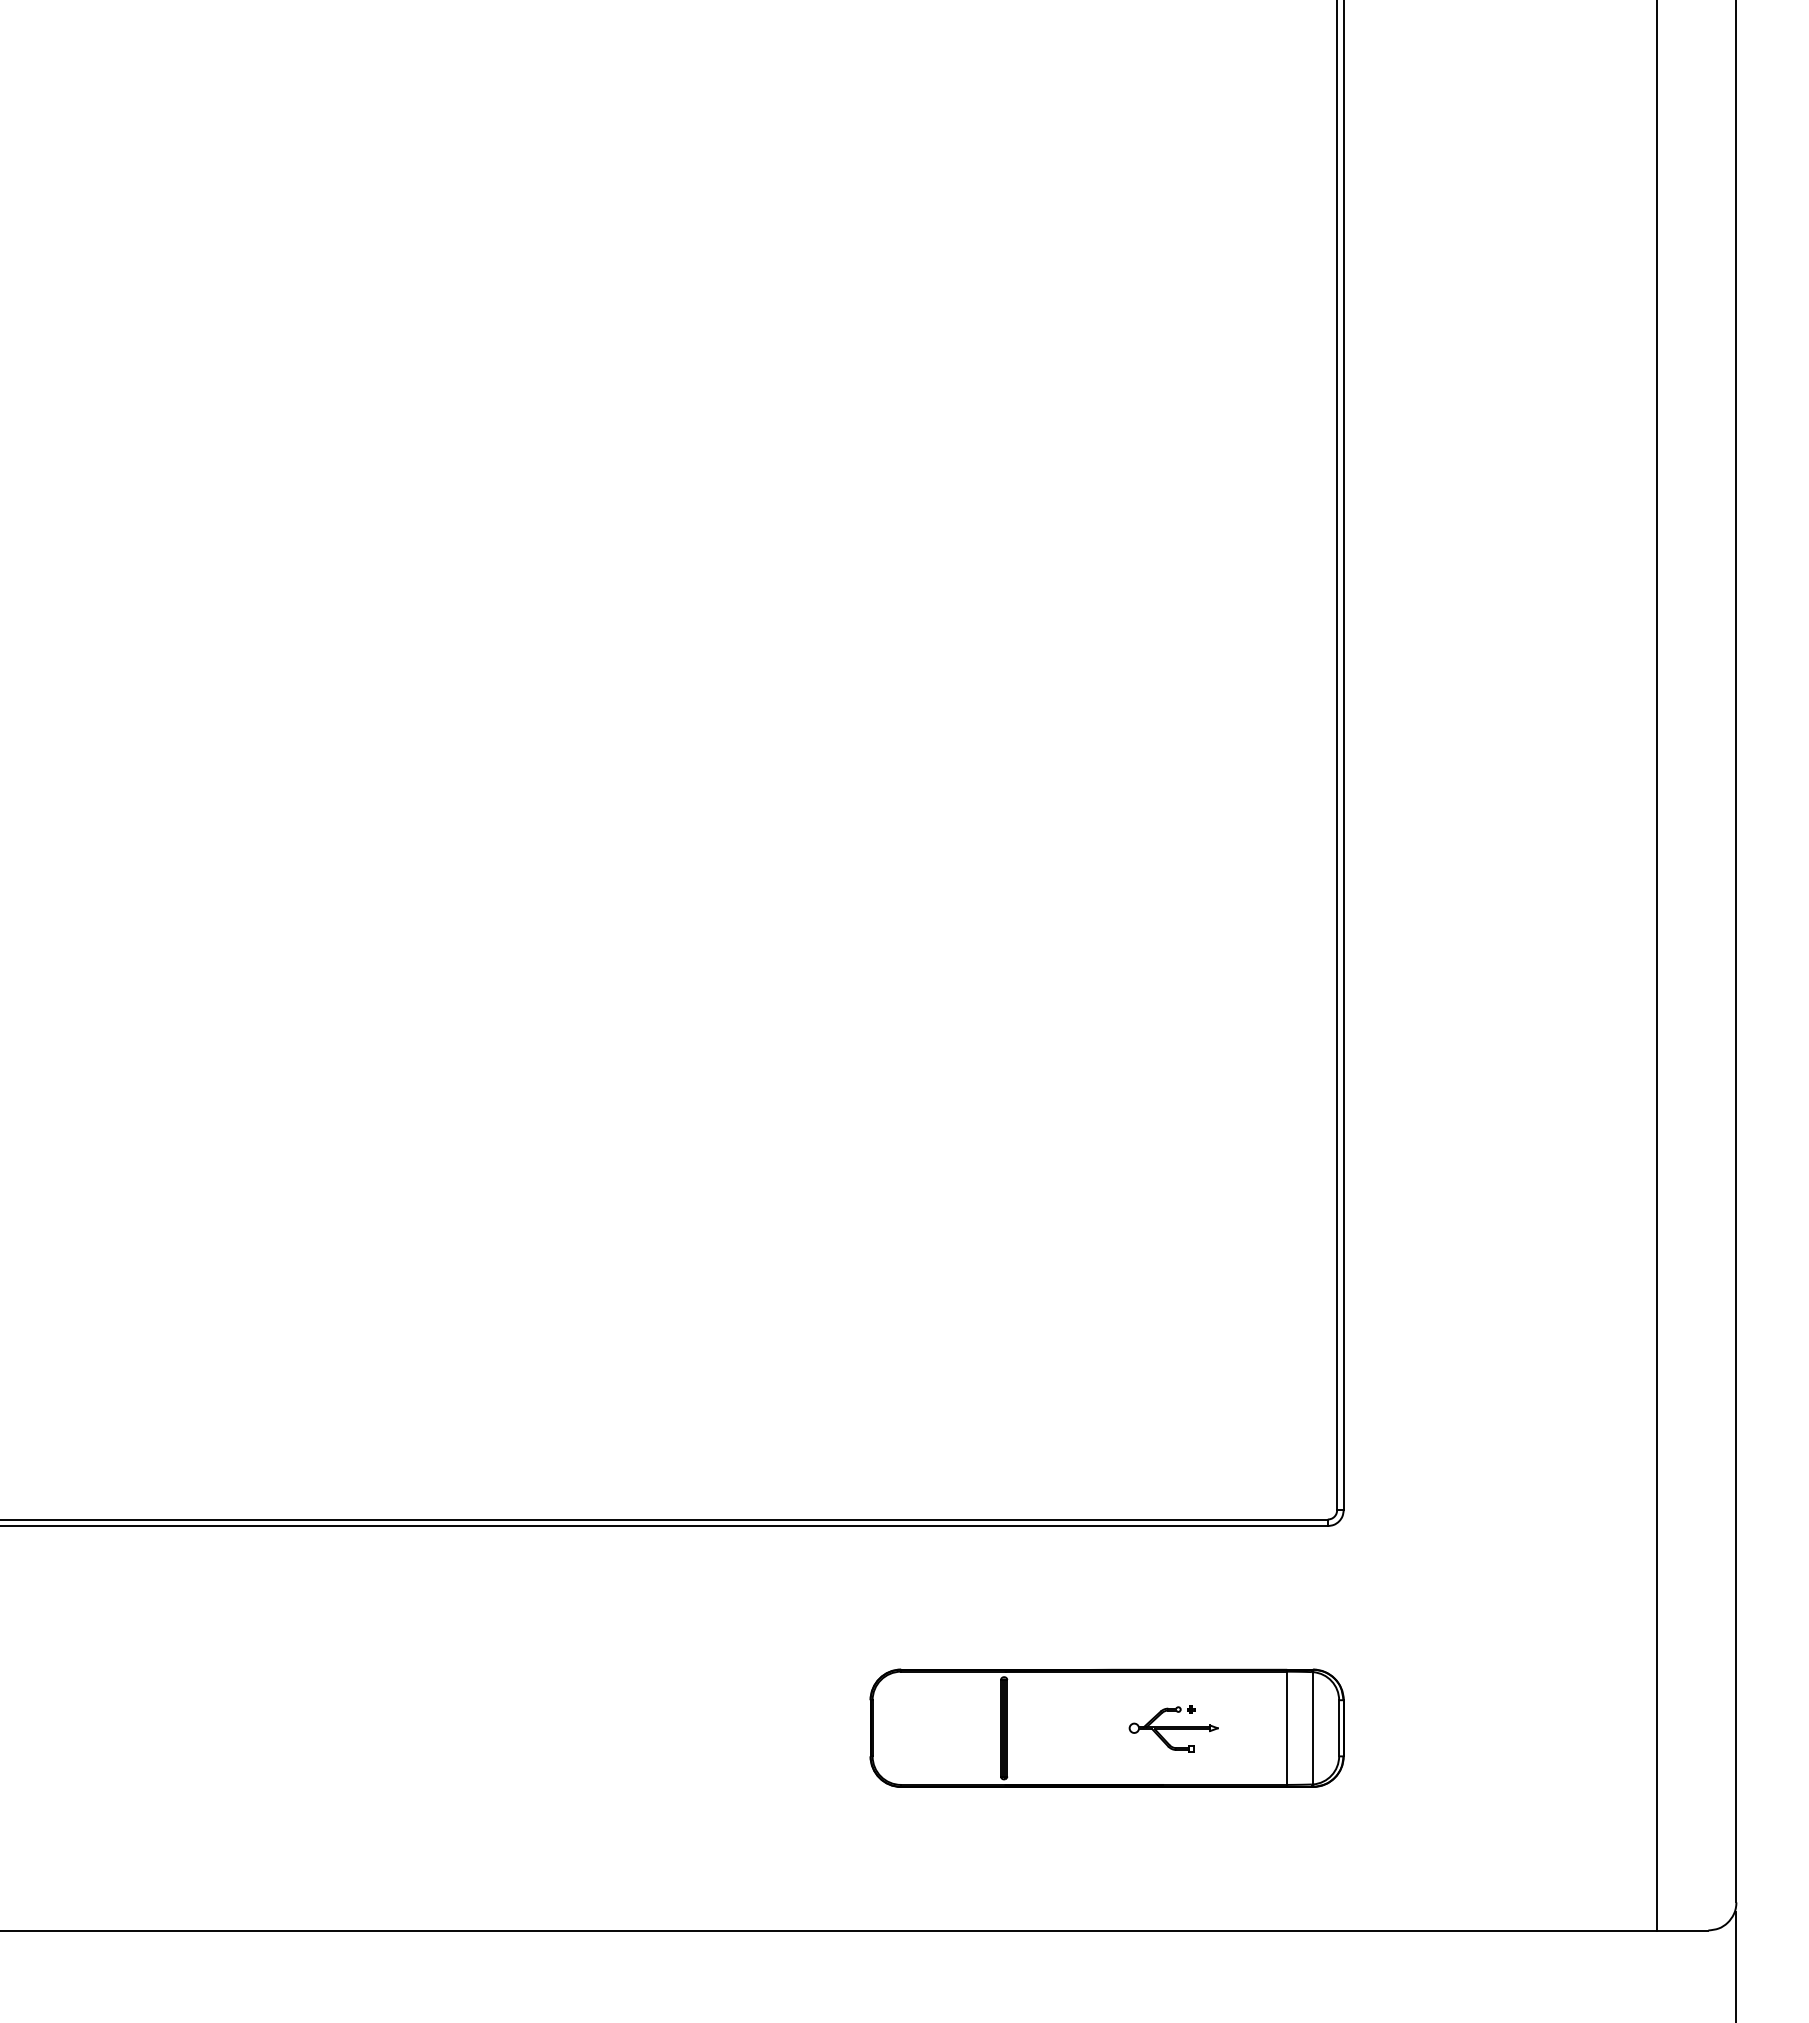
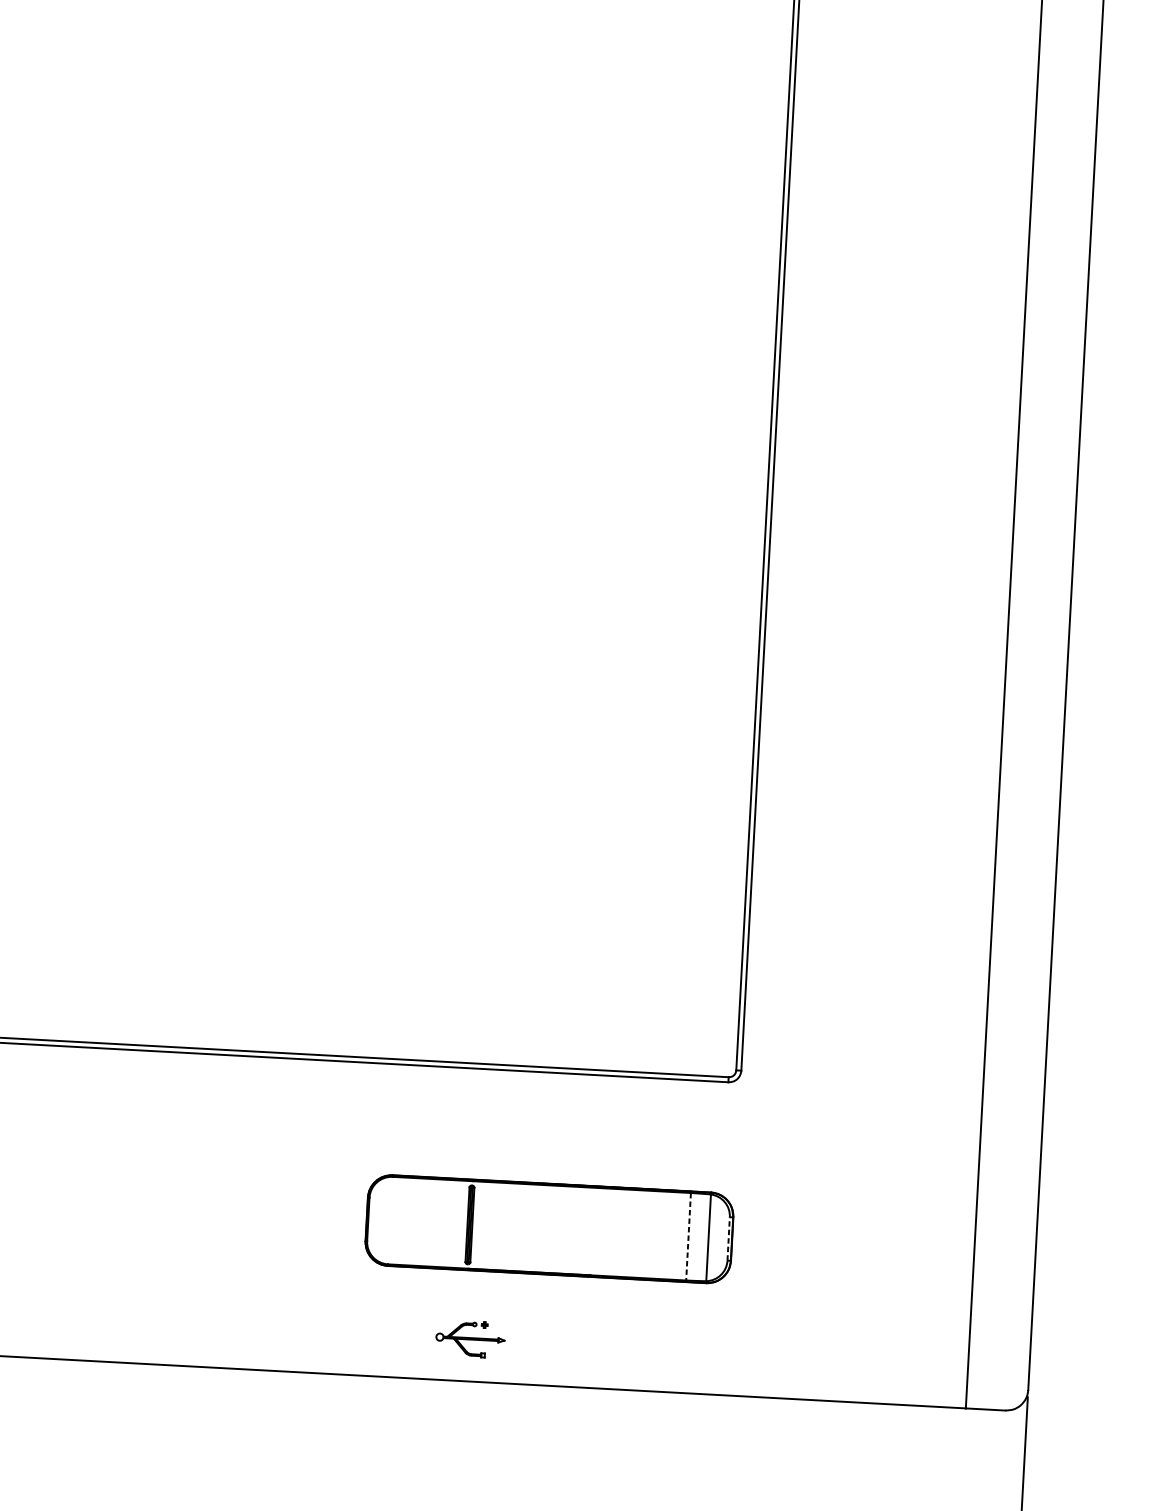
line: (1339, 1727) -> (728, 1238), solid -> dashed
part: (1173, 1728) -> (470, 1338), moved
line: (1287, 1728) -> (688, 1236), solid -> dashed

